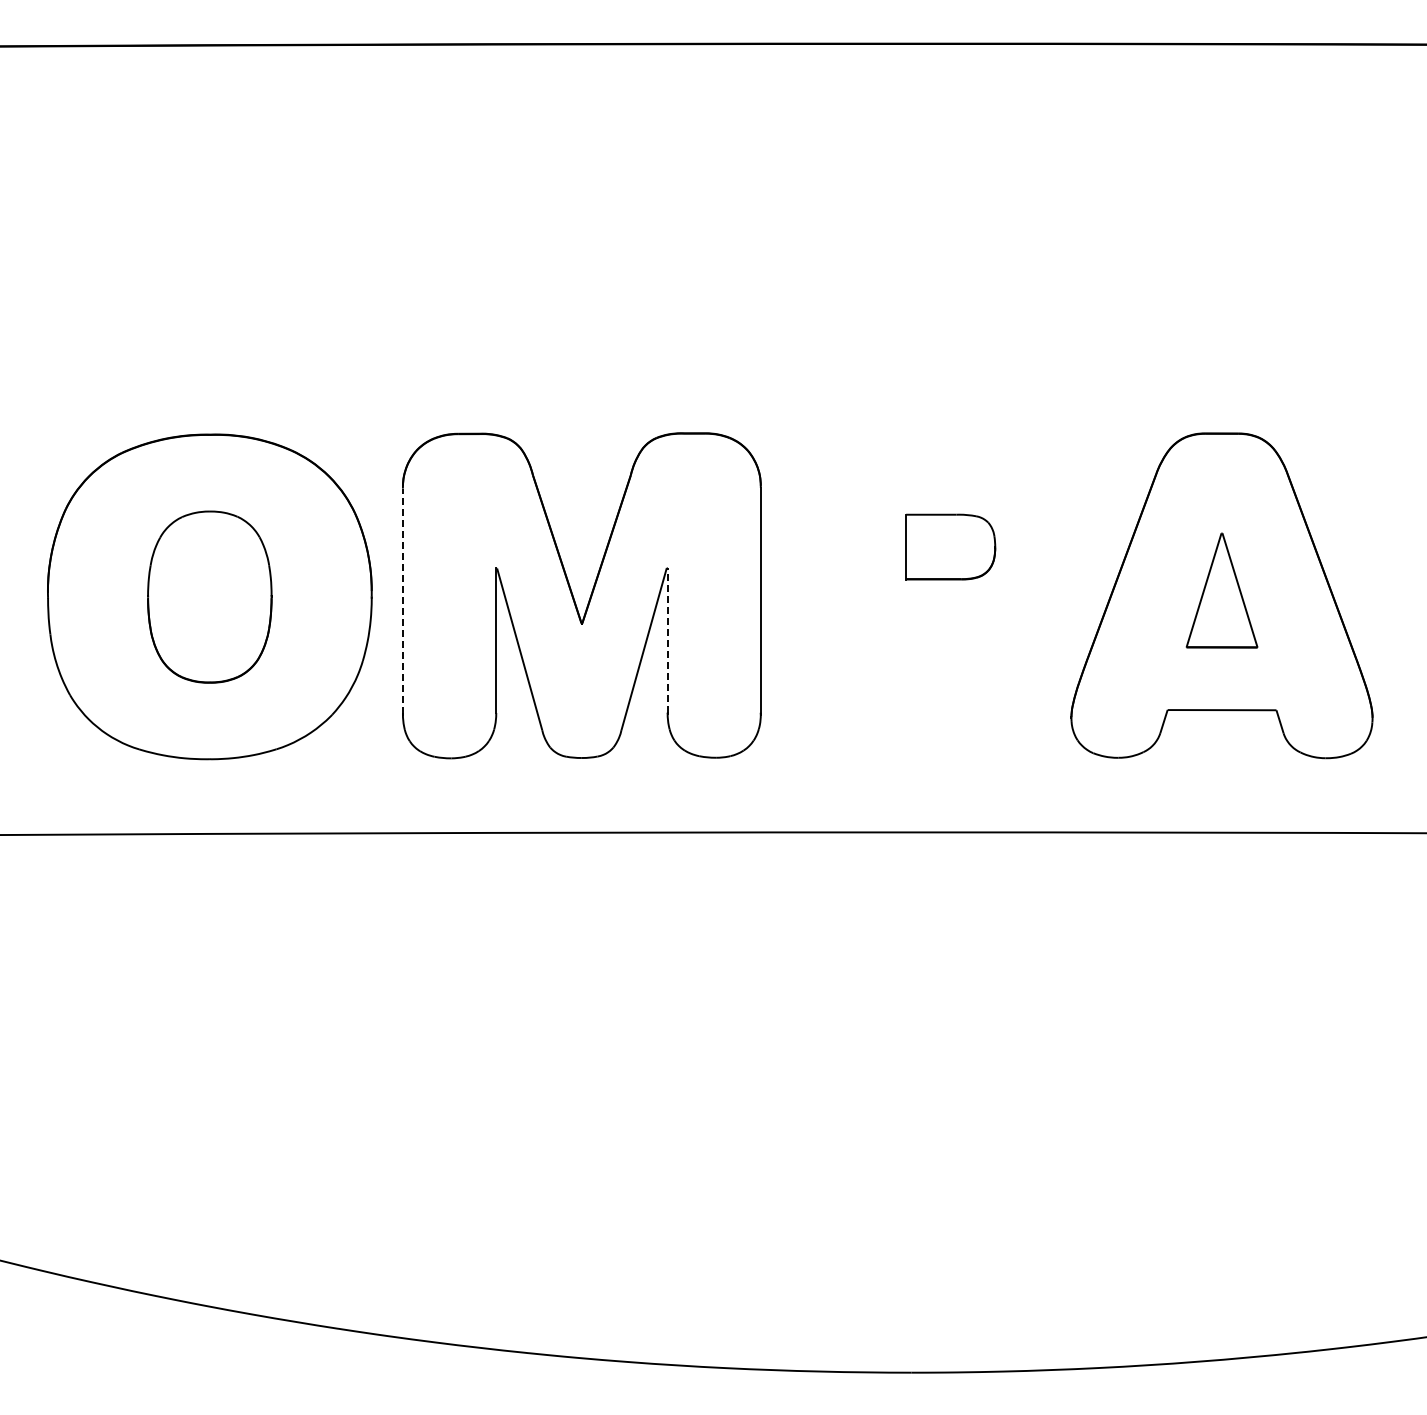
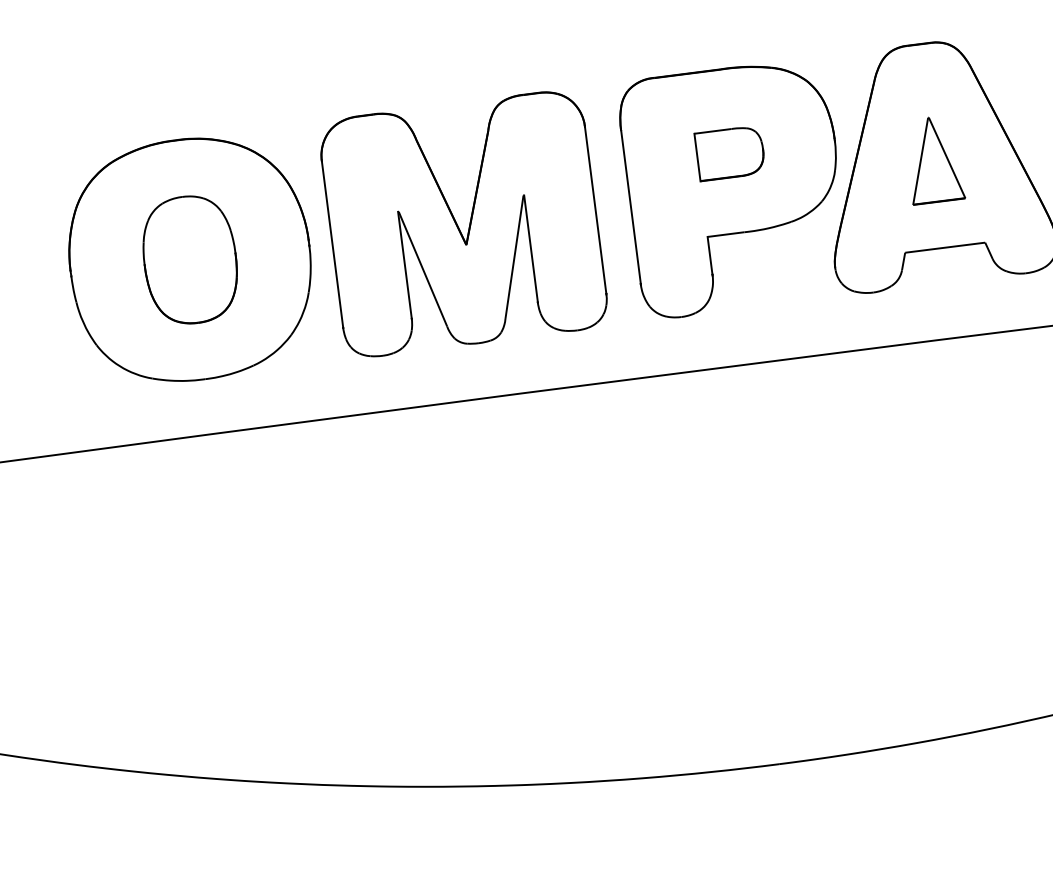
part: (950, 595) -> (734, 188), added
line: (402, 601) -> (332, 245), dashed -> solid
line: (667, 640) -> (530, 248), dashed -> solid

